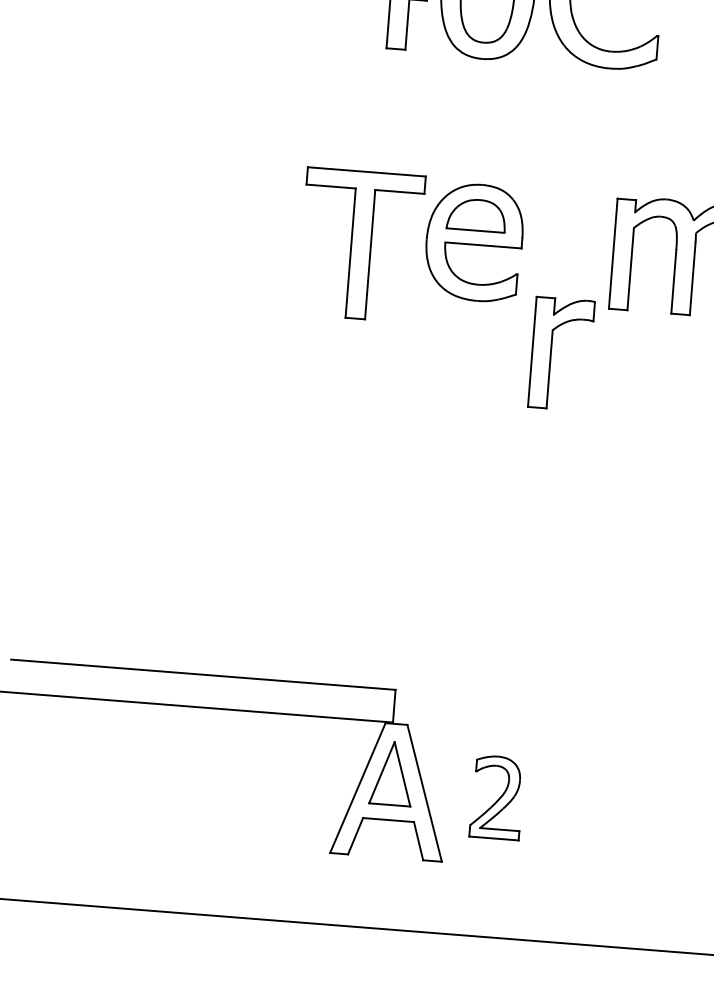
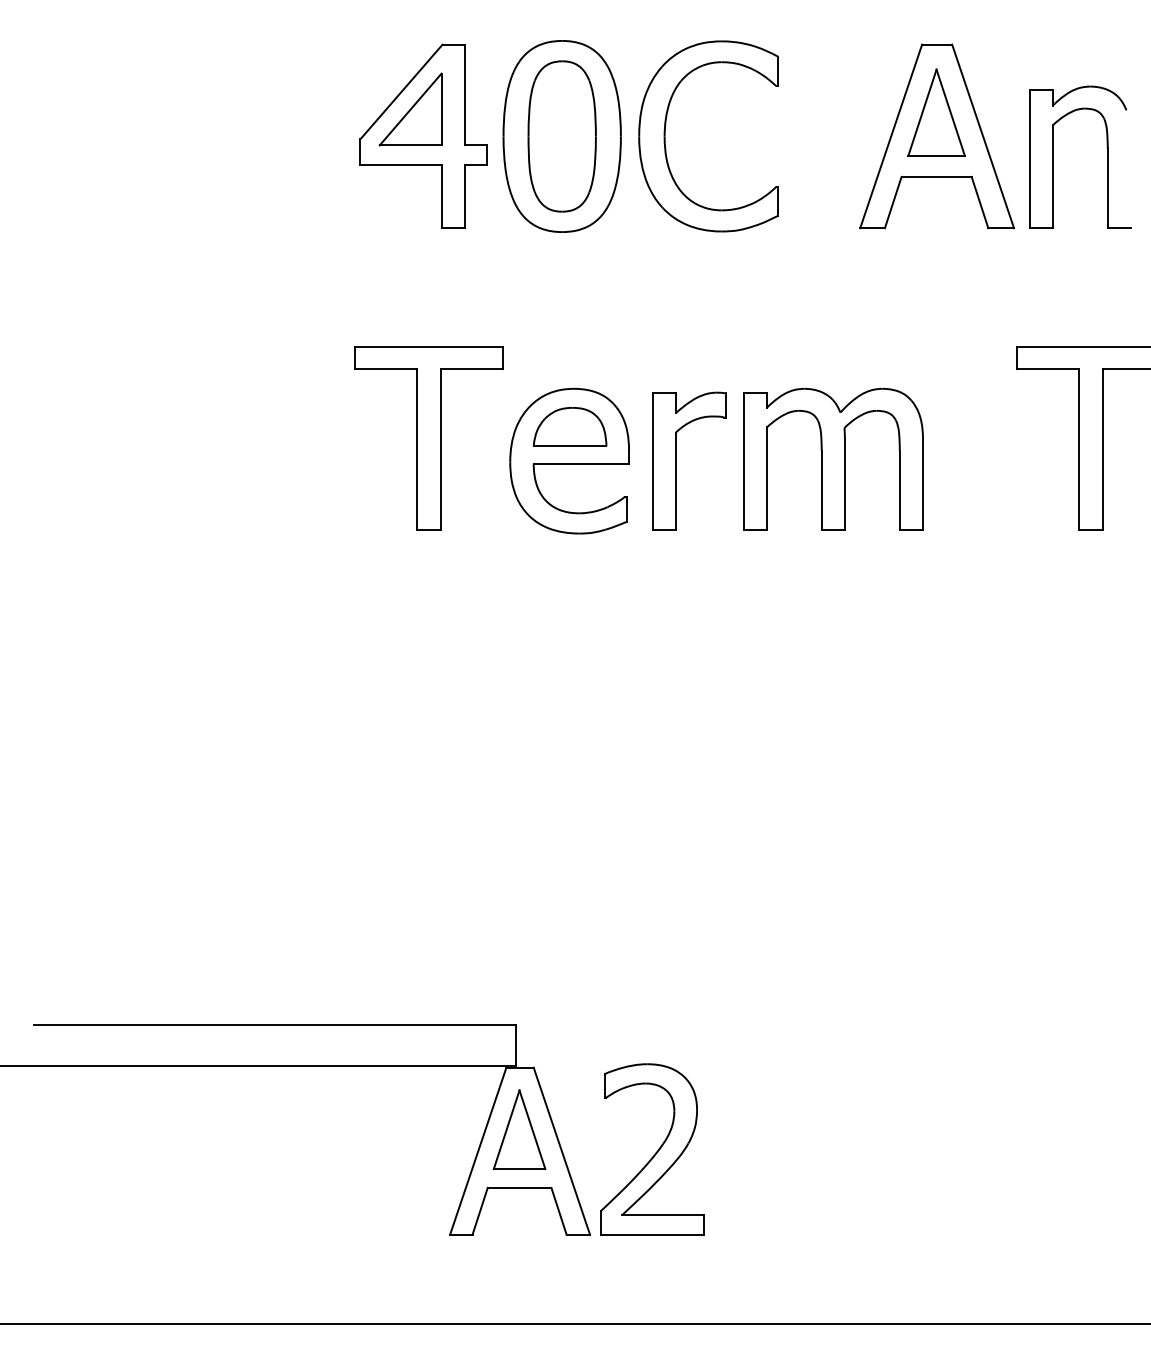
part: (360, 245) -> (428, 438), moved
part: (551, 352) -> (676, 460), moved
part: (497, 797) -> (652, 1149), size x1.67

